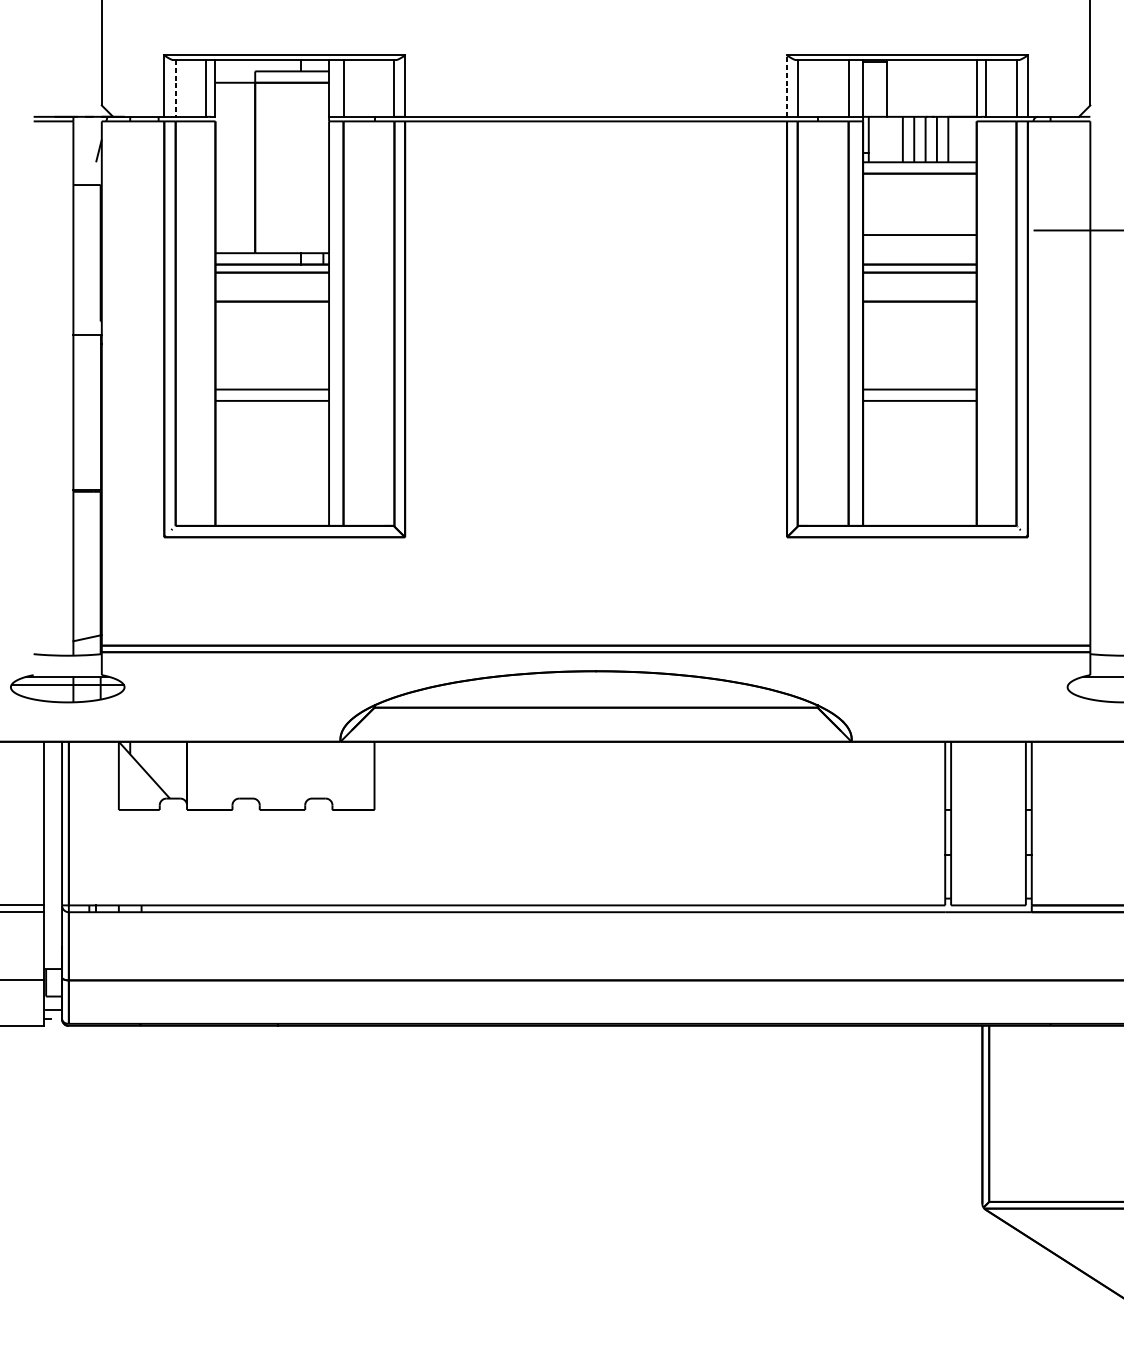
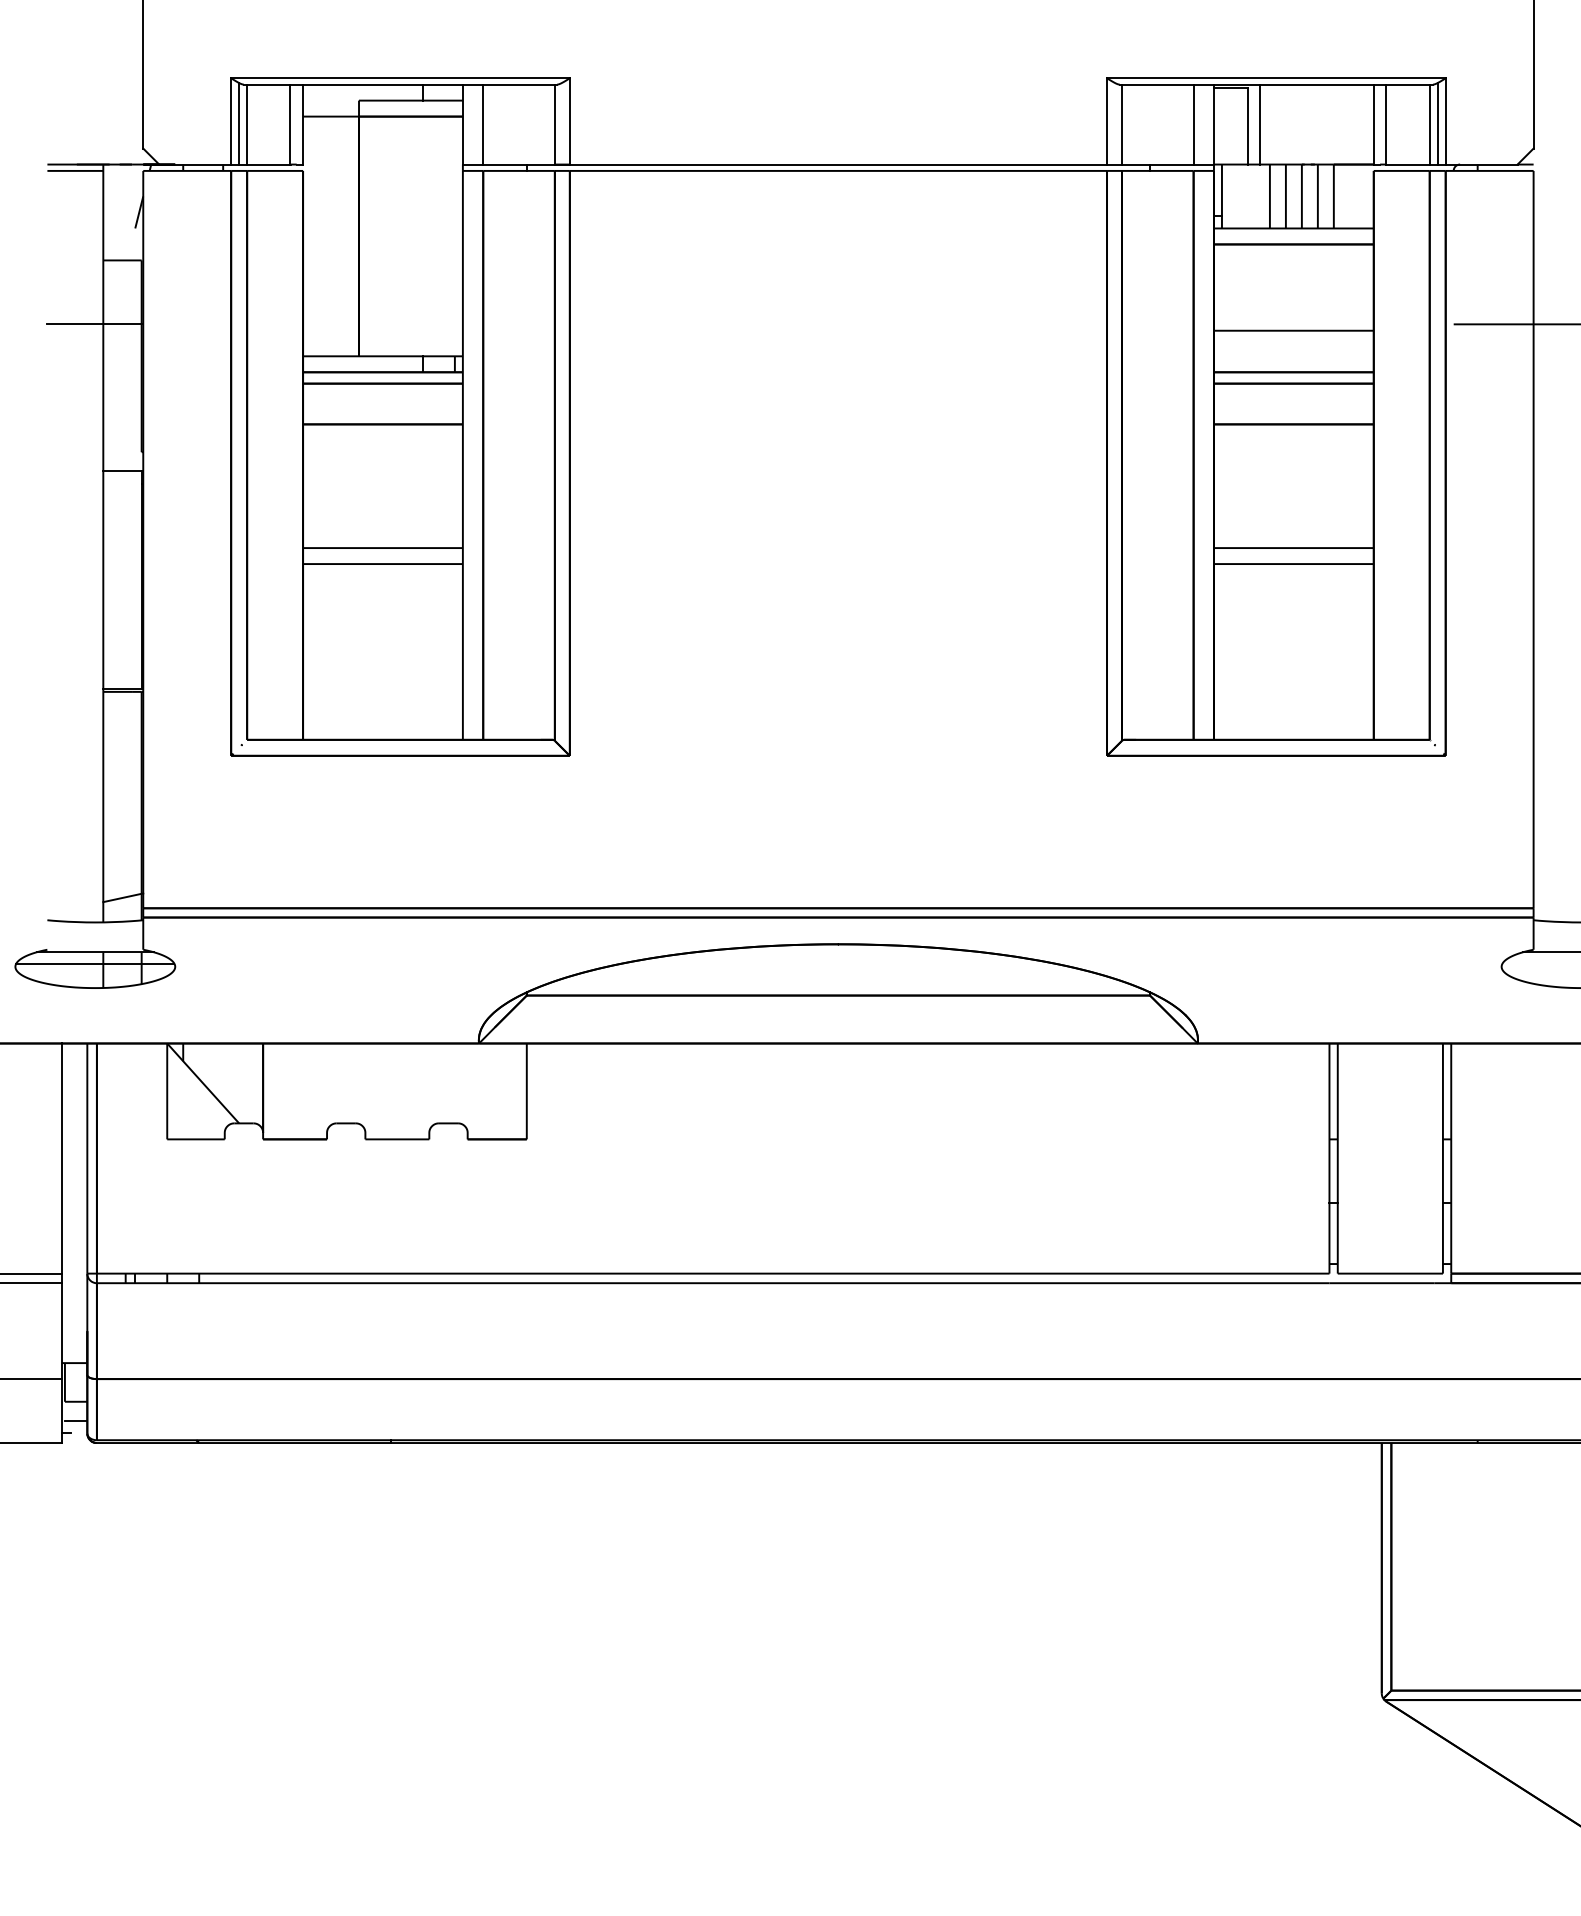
line: (787, 85) -> (1107, 120), dashed -> solid
line: (170, 87) -> (239, 123), added
line: (1022, 87) -> (1437, 123), added
line: (175, 88) -> (247, 124), dashed -> solid
line: (896, 88) -> (1260, 124), added
line: (67, 230) -> (95, 324), added

